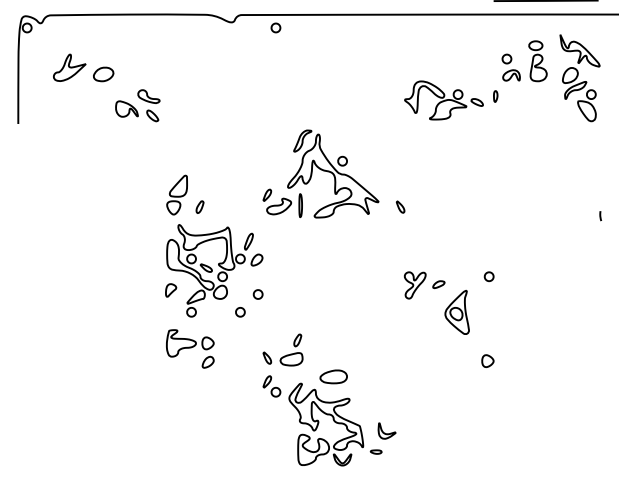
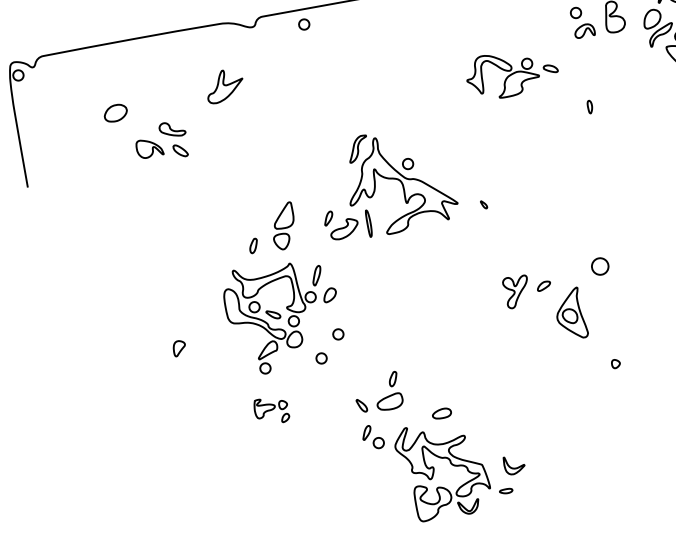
part: (69, 67) -> (224, 85), moved
part: (495, 96) -> (589, 107), moved
part: (176, 194) -> (282, 225), moved
part: (400, 206) -> (483, 204), size x0.6
part: (488, 276) -> (599, 266), size x1.6
part: (171, 290) -> (180, 348), moved
part: (190, 348) -> (271, 410), size x0.6
part: (487, 360) -> (615, 363), size x0.6
part: (333, 376) -> (441, 413), size x0.6

